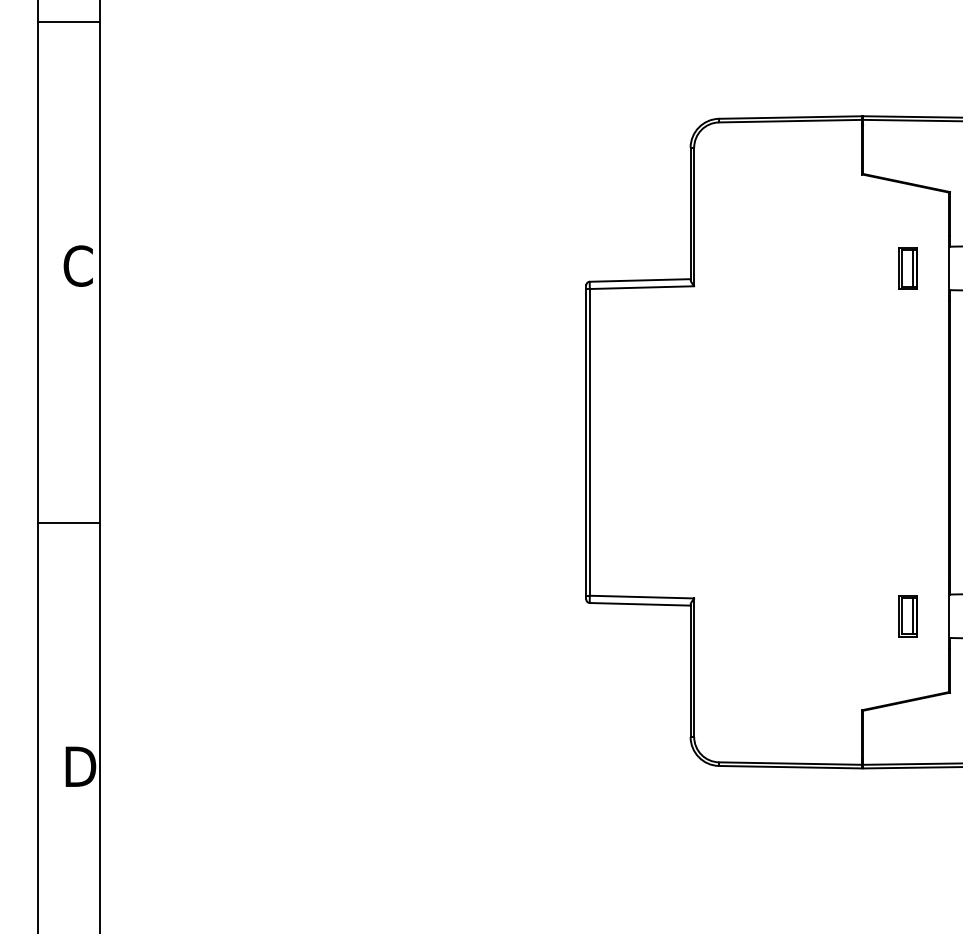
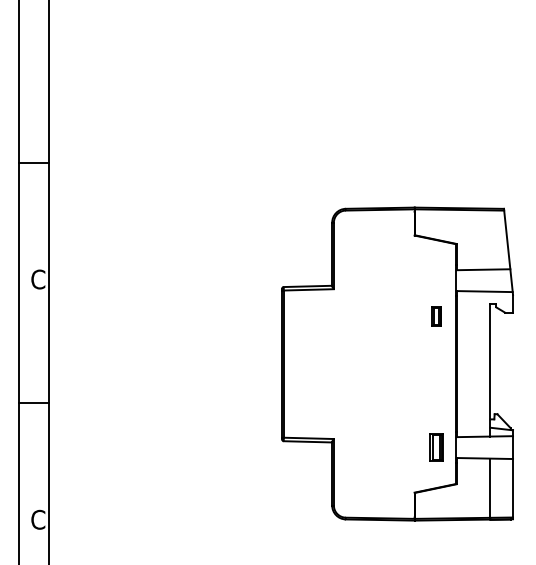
part: (907, 268) -> (436, 316), moved
part: (907, 616) -> (436, 447), size x1.4
text: (78, 766) -> (38, 519), D -> C

